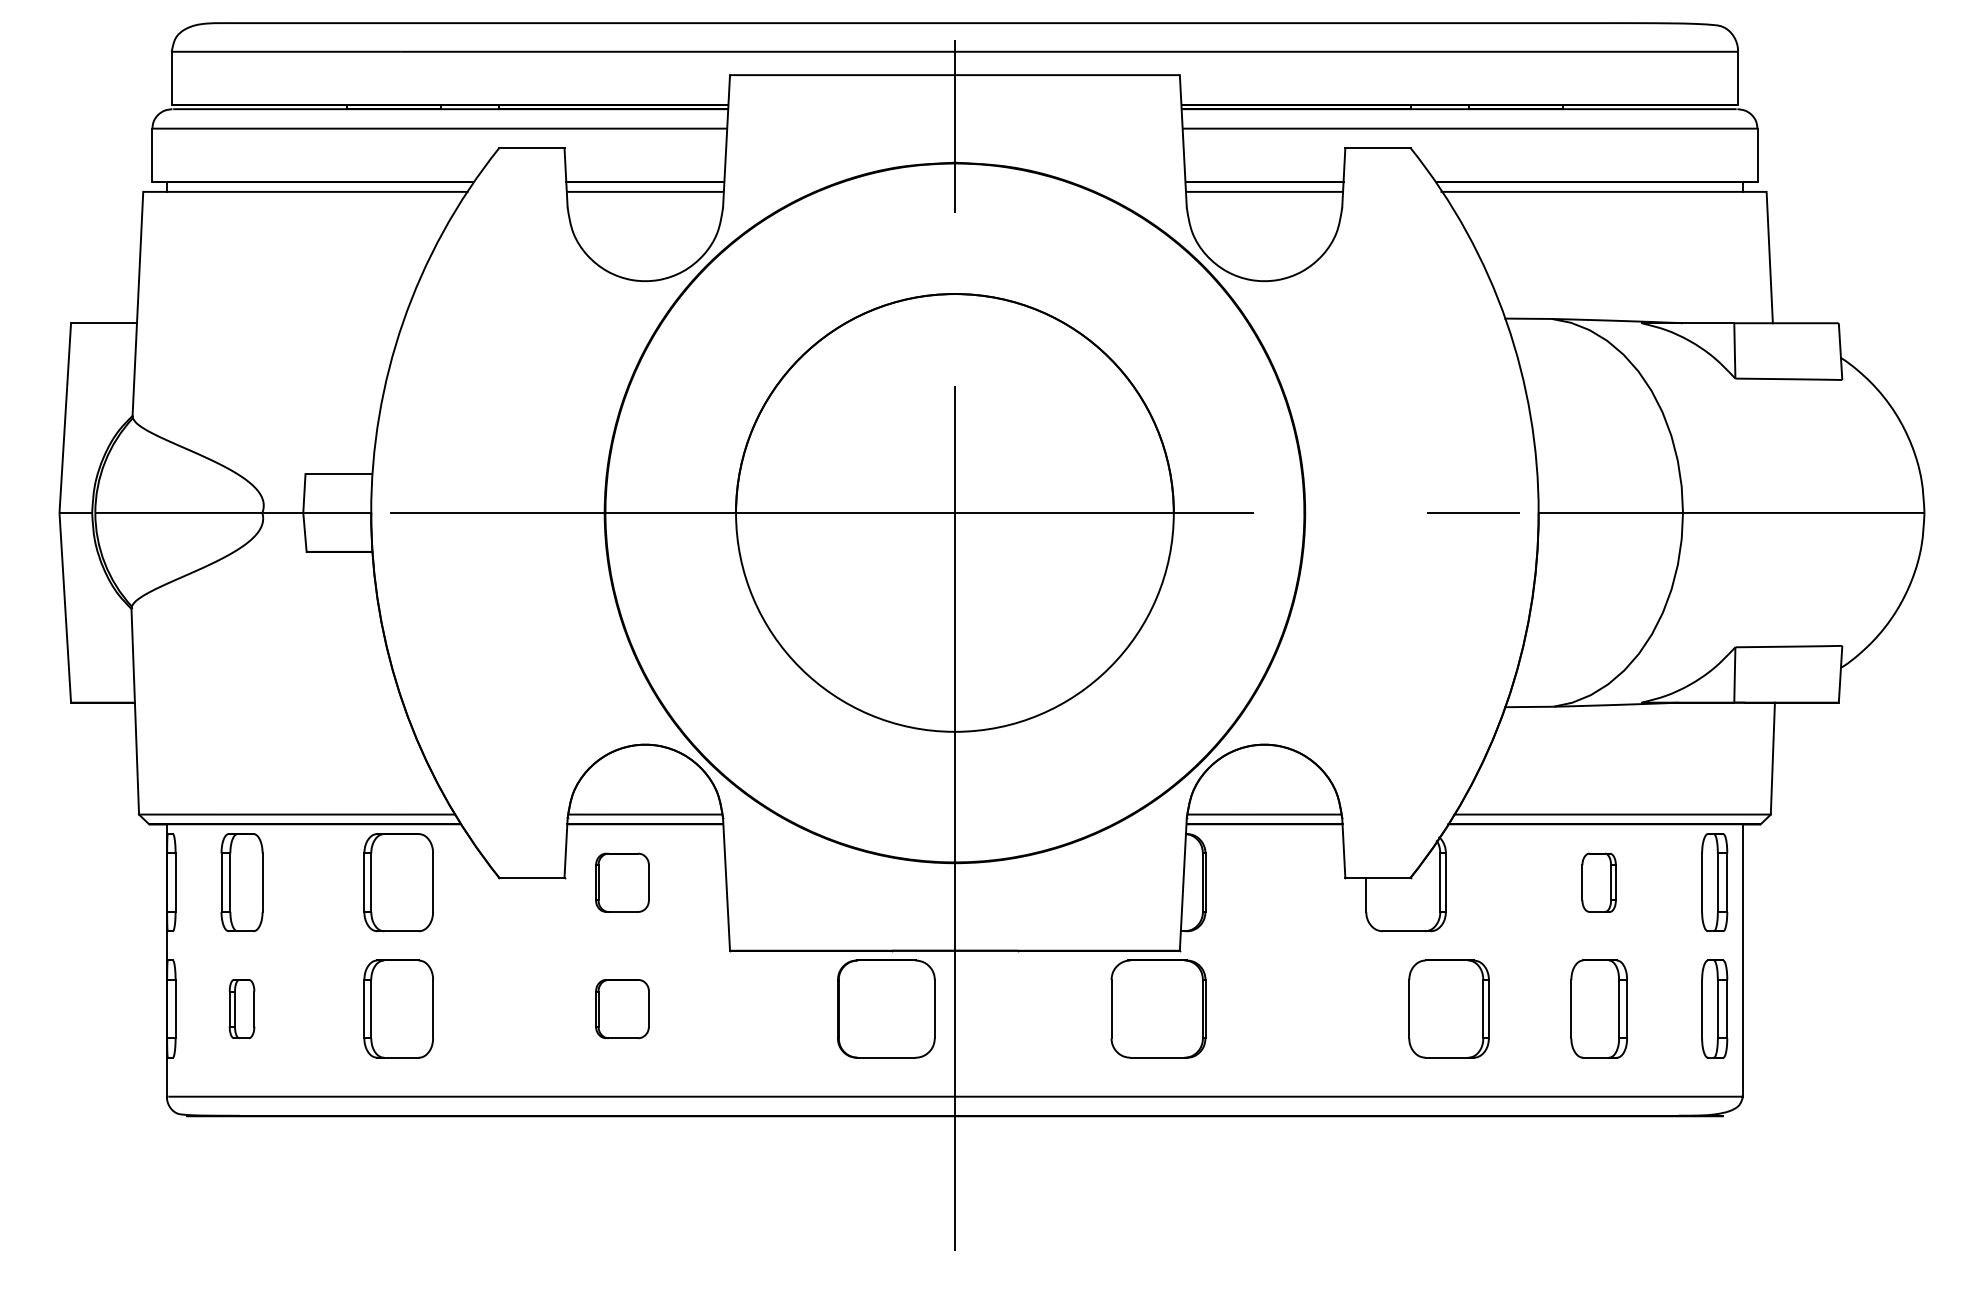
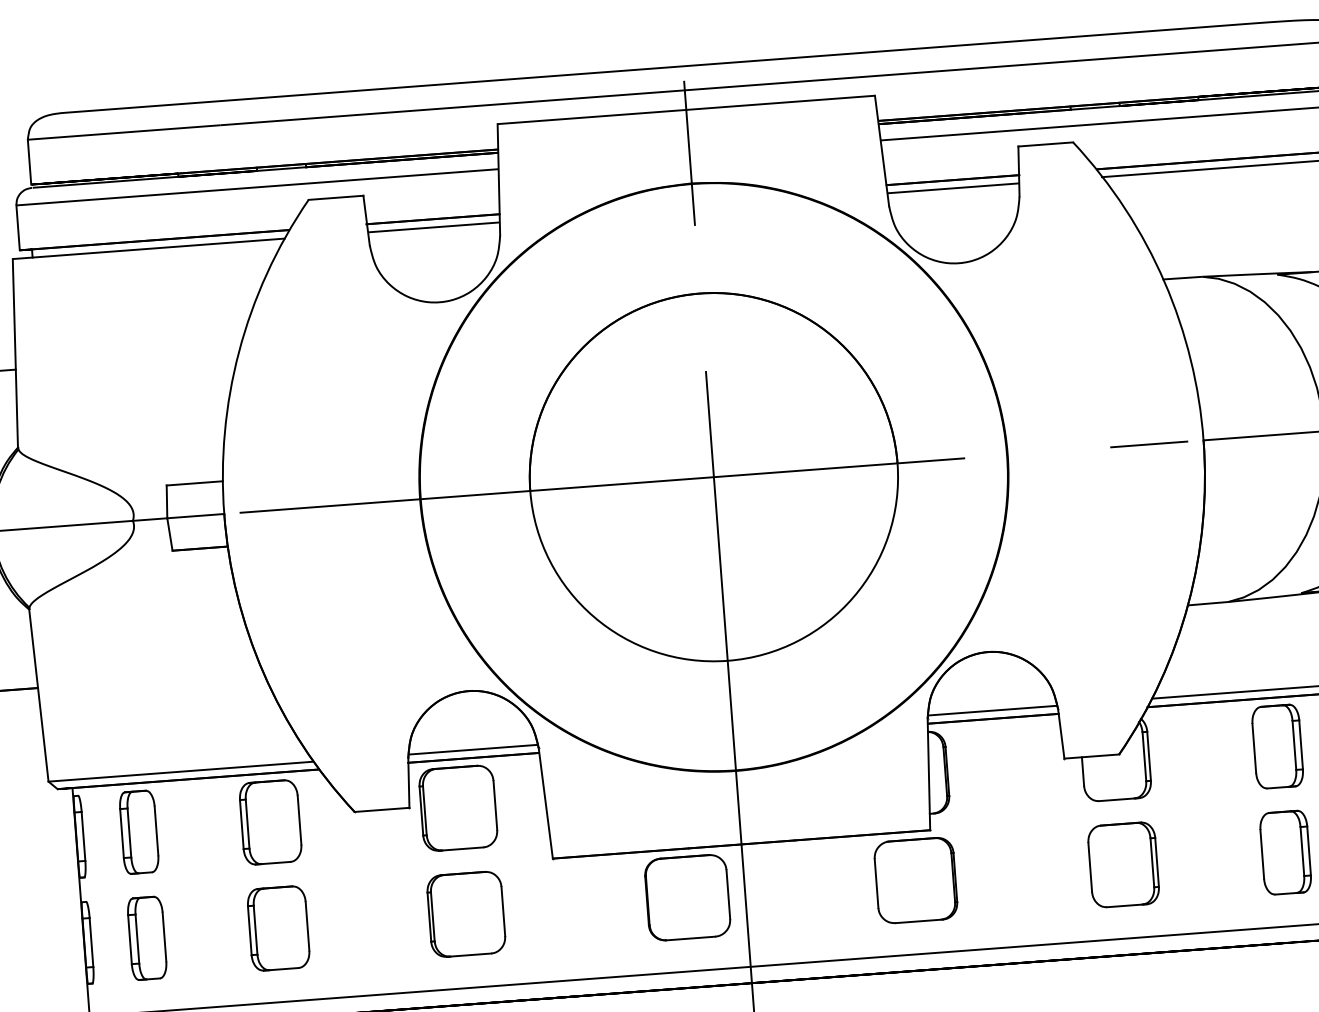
part: (622, 882) -> (458, 808), size x1.67
part: (1598, 882) -> (1277, 746), size x1.67
part: (241, 1008) -> (146, 937), size x1.67
part: (622, 1008) -> (466, 913), size x1.67
part: (1448, 1008) -> (1123, 864), moved

